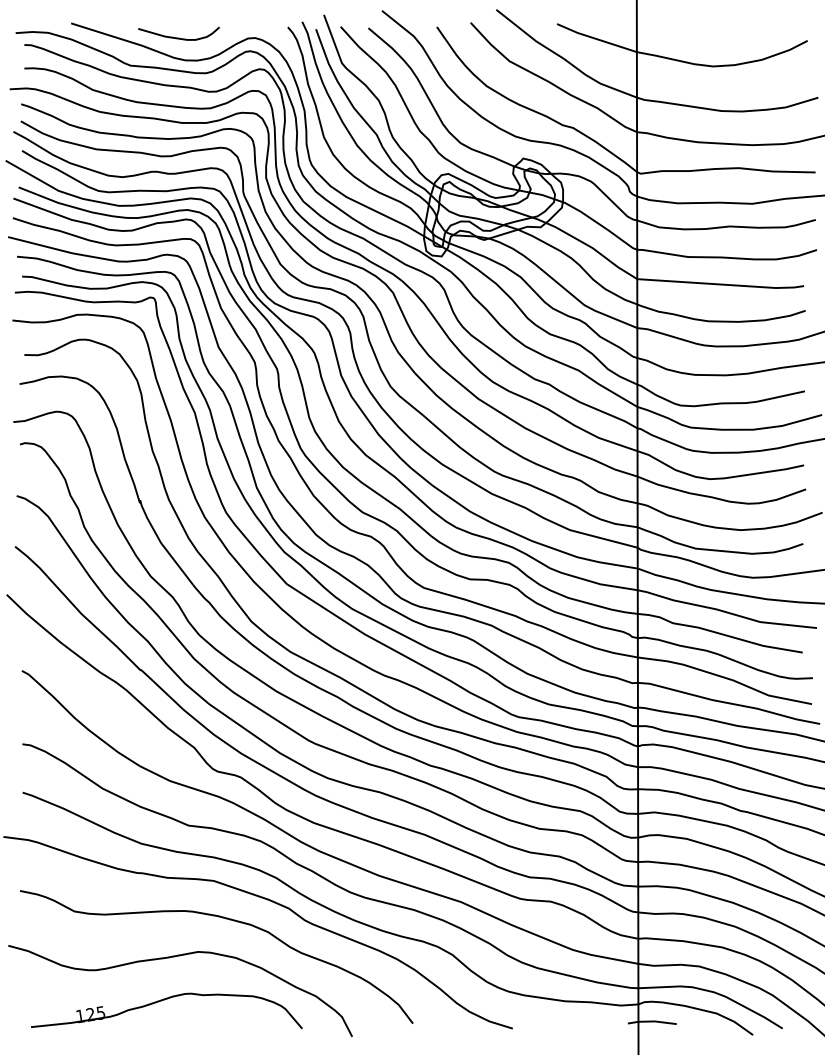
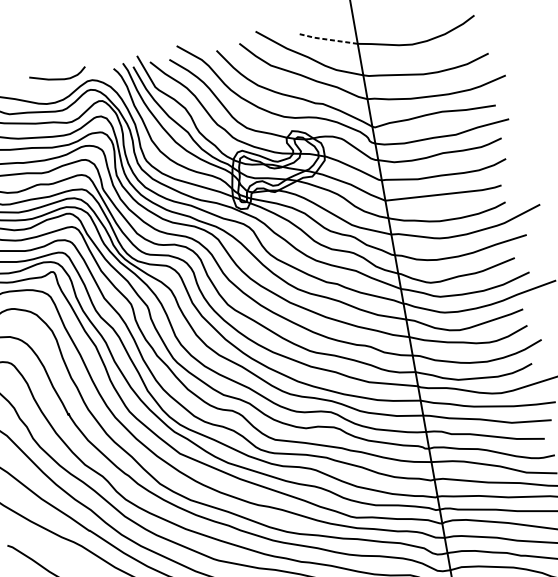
curve: (178, 37) -> (58, 78), moved
line: (595, 38) -> (327, 39), solid -> dashed

